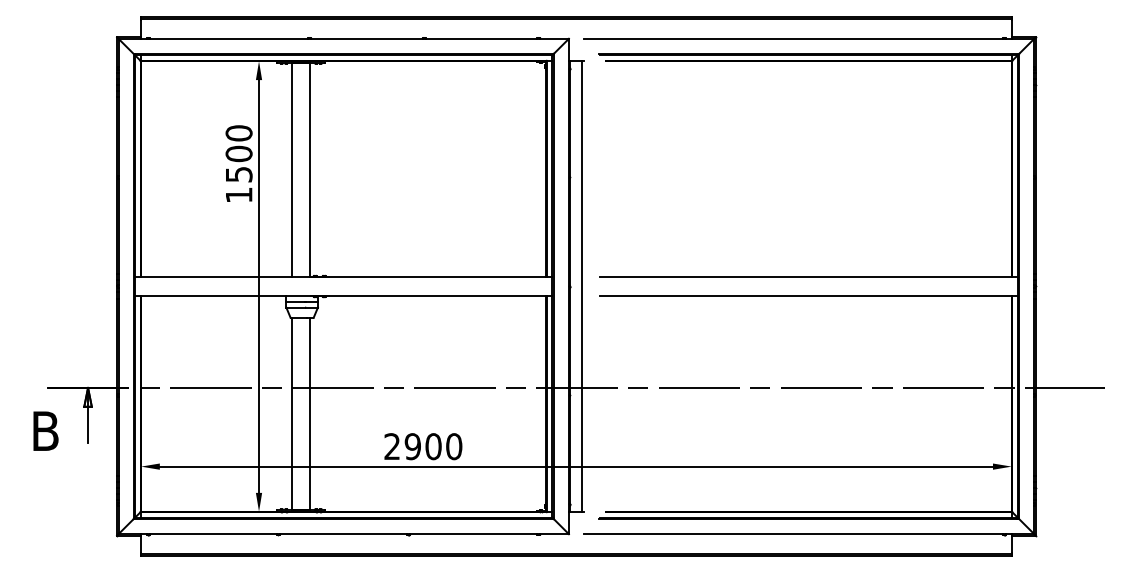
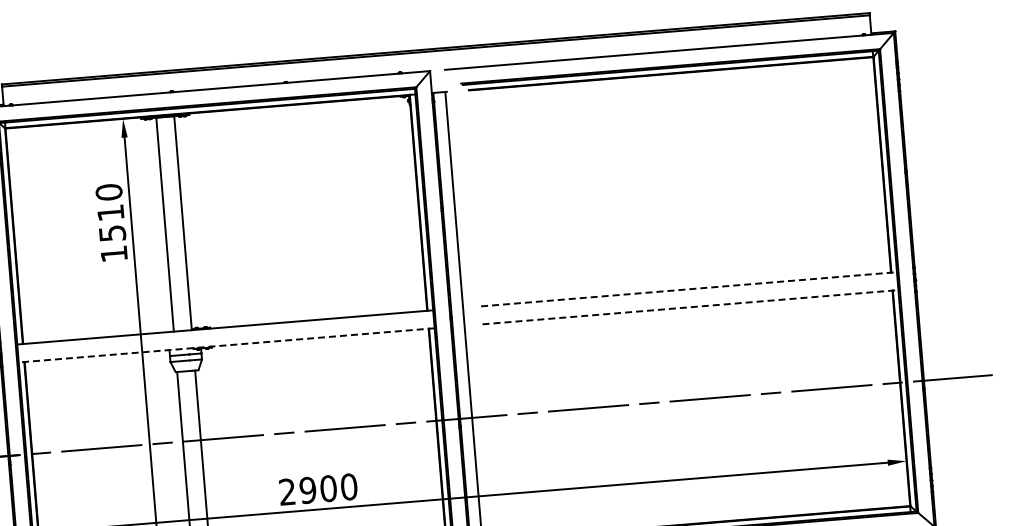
text: (238, 153) -> (110, 212), 1500 -> 1510
line: (809, 277) -> (689, 289), solid -> dashed
line: (343, 295) -> (226, 345), solid -> dashed
line: (809, 295) -> (690, 307), solid -> dashed

